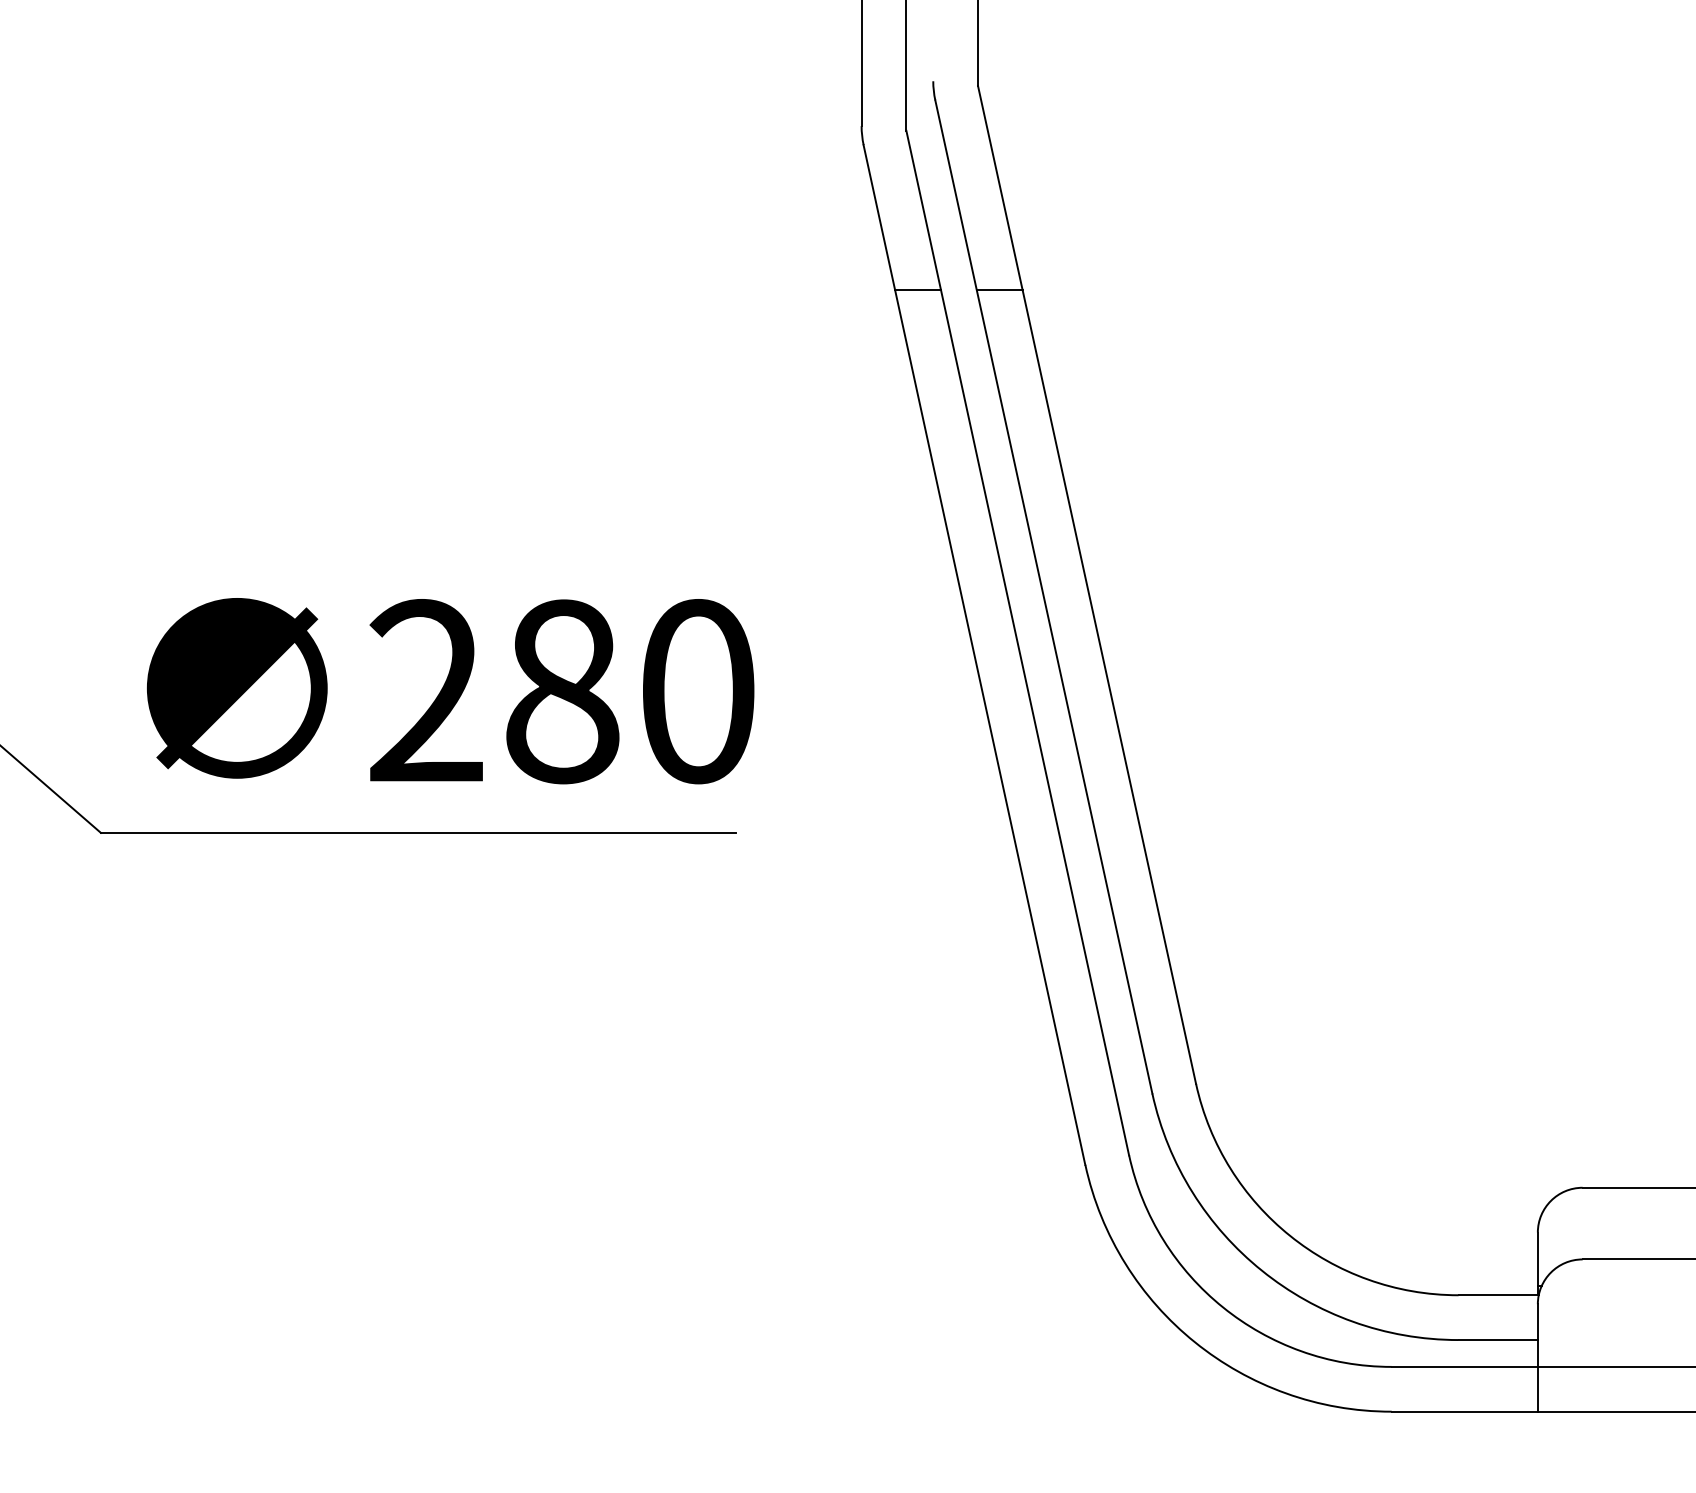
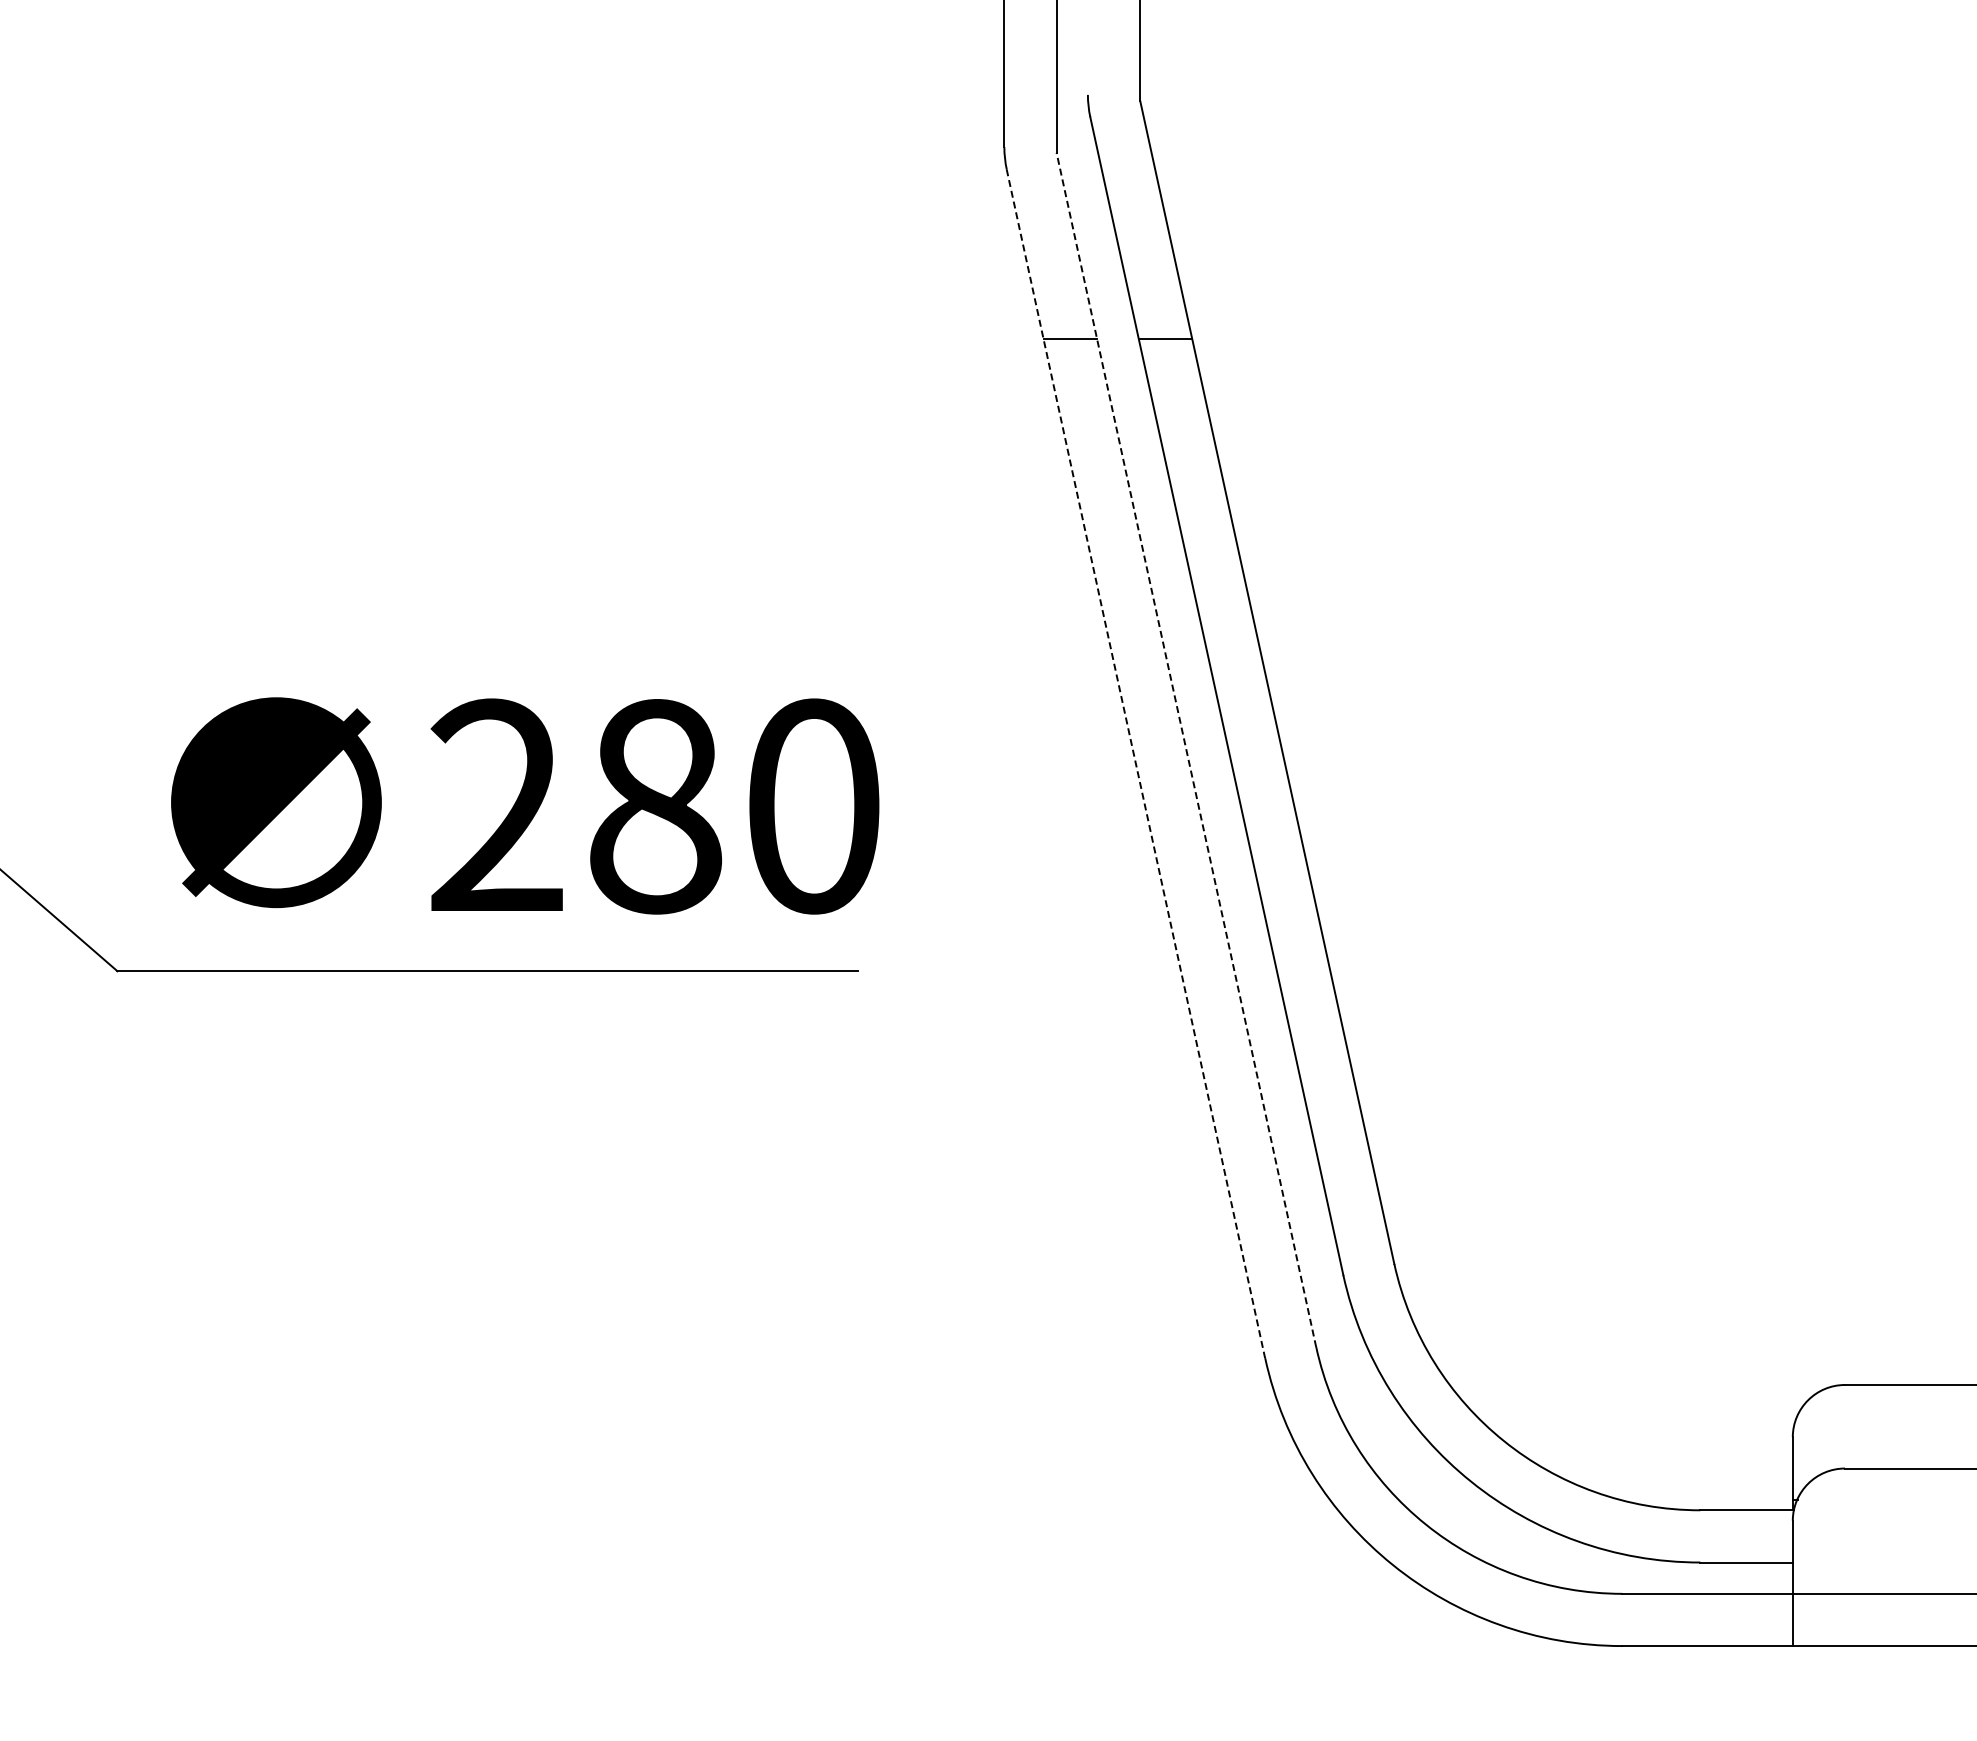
line: (1017, 642) -> (1186, 749), solid -> dashed
line: (974, 655) -> (1136, 764), solid -> dashed

